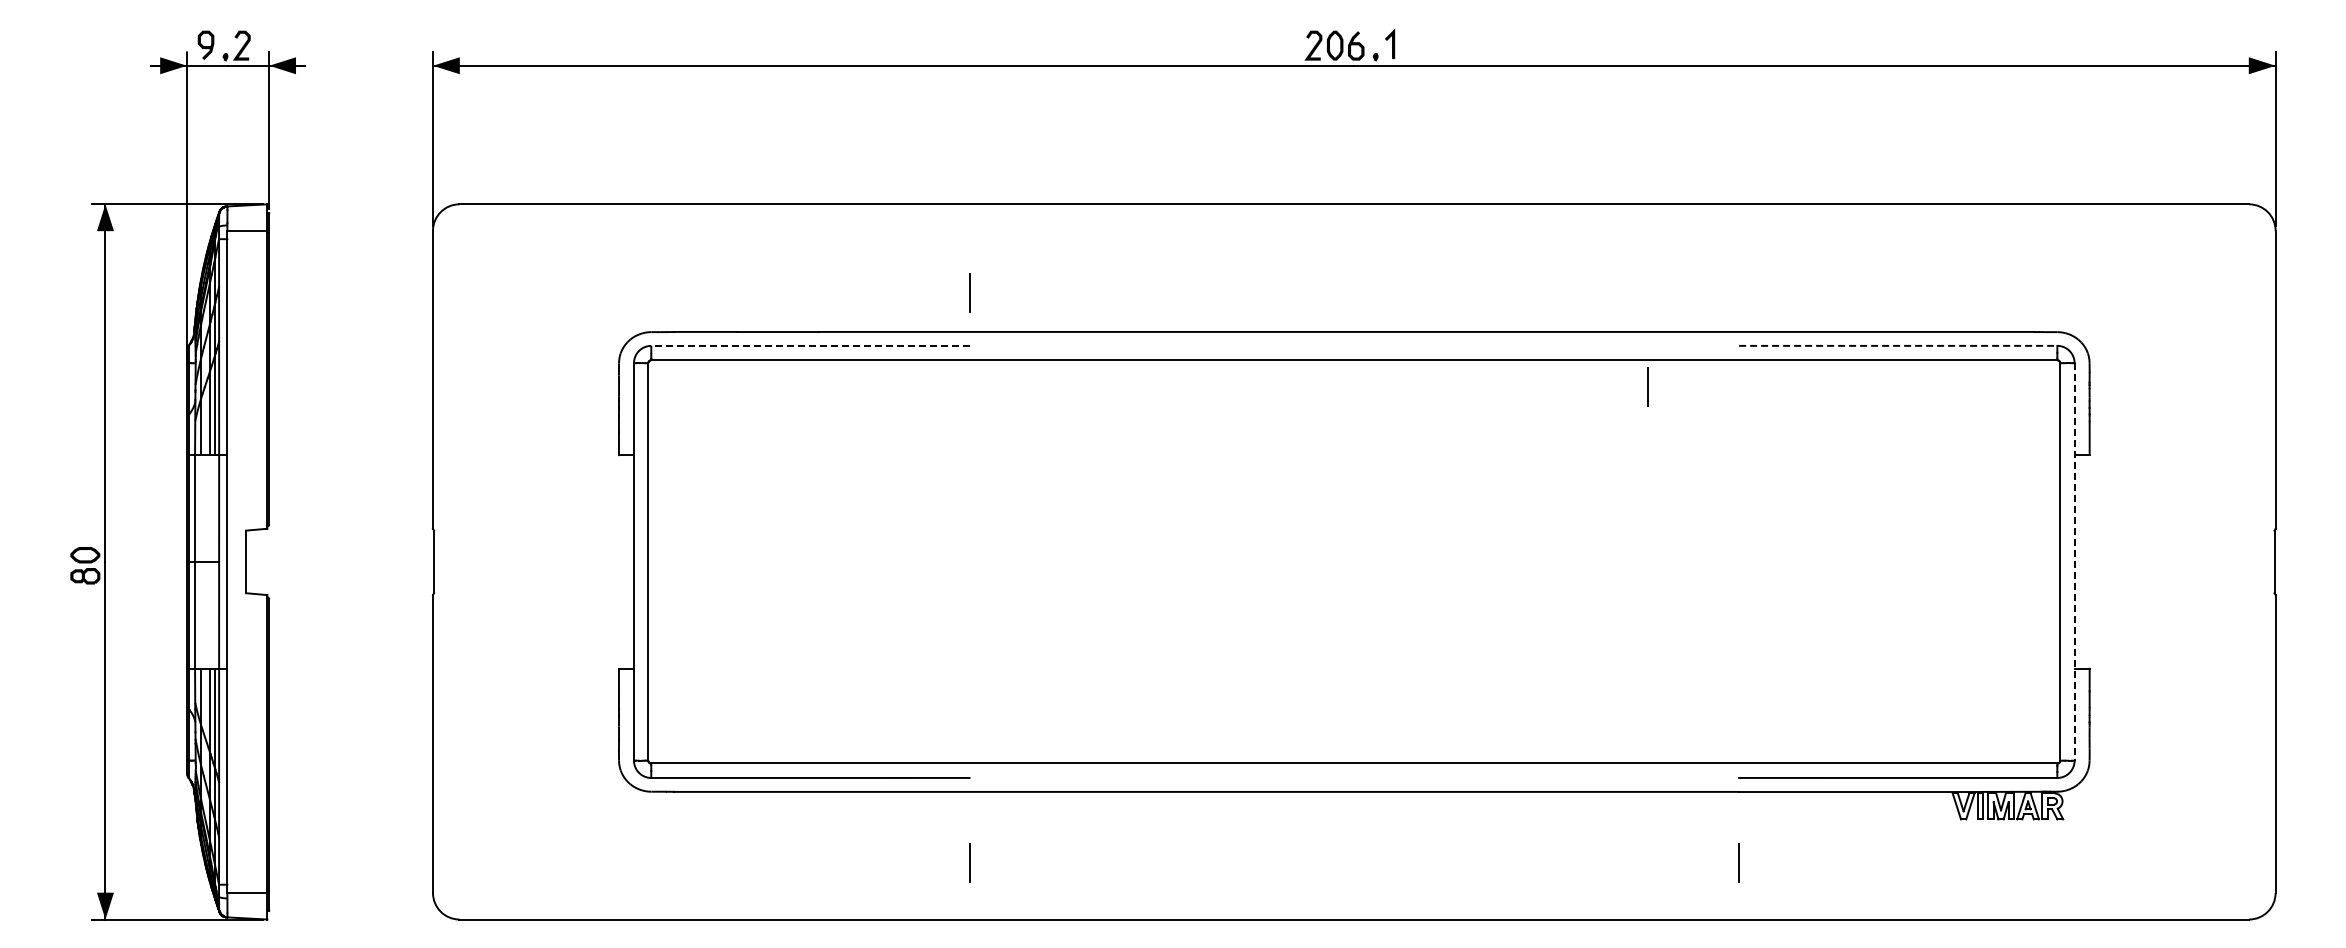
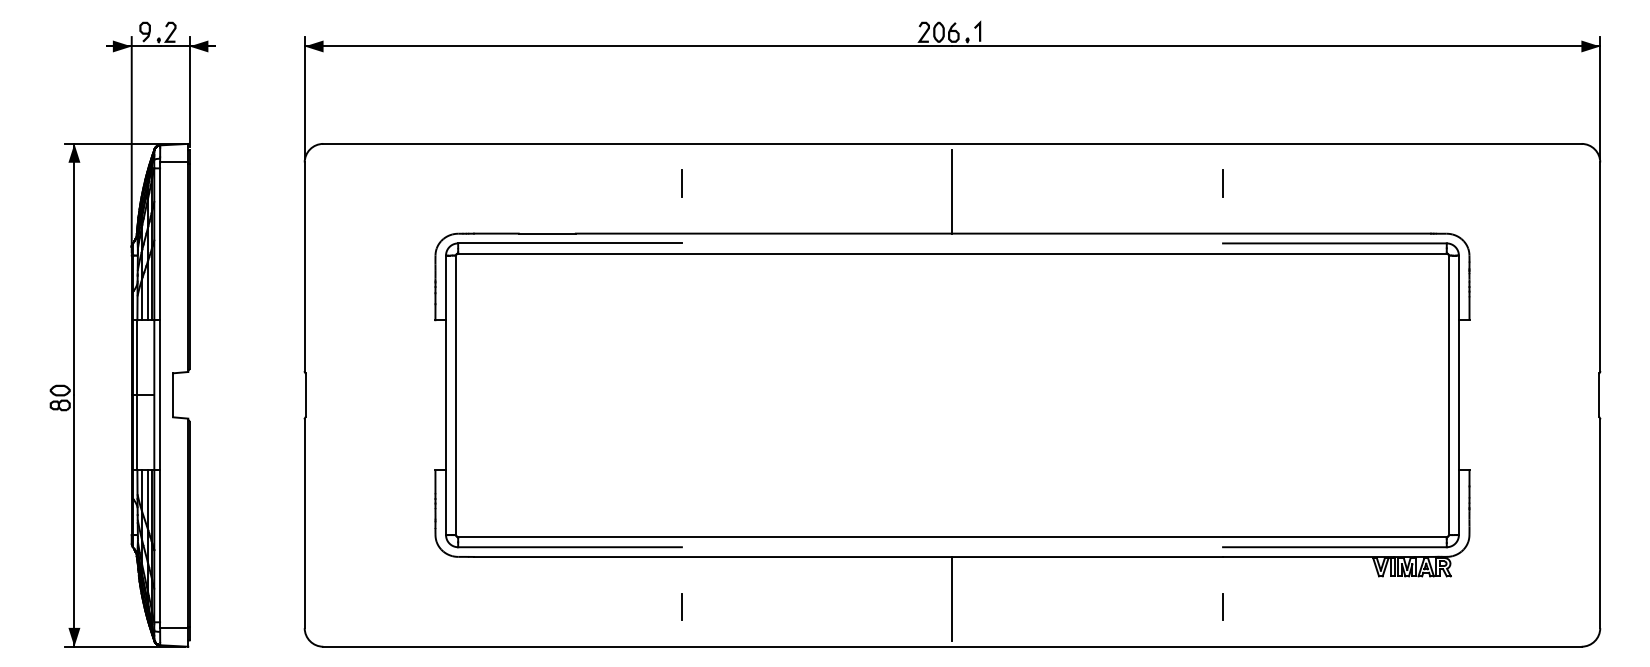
line: (1354, 271) -> (952, 191), added
line: (969, 292) -> (681, 183), moved
line: (809, 345) -> (569, 243), dashed -> solid
line: (1898, 345) -> (1335, 243), dashed -> solid
line: (1647, 386) -> (1222, 183), moved
line: (2074, 561) -> (1458, 395), dashed -> solid
line: (1354, 851) -> (952, 598), added

